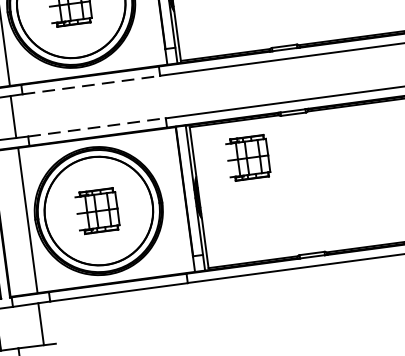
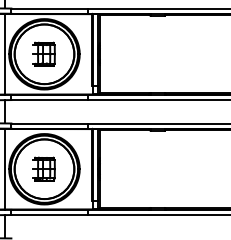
line: (93, 85) -> (50, 100), dashed -> solid
line: (98, 127) -> (50, 123), dashed -> solid
part: (247, 156) -> (129, 150), removed

